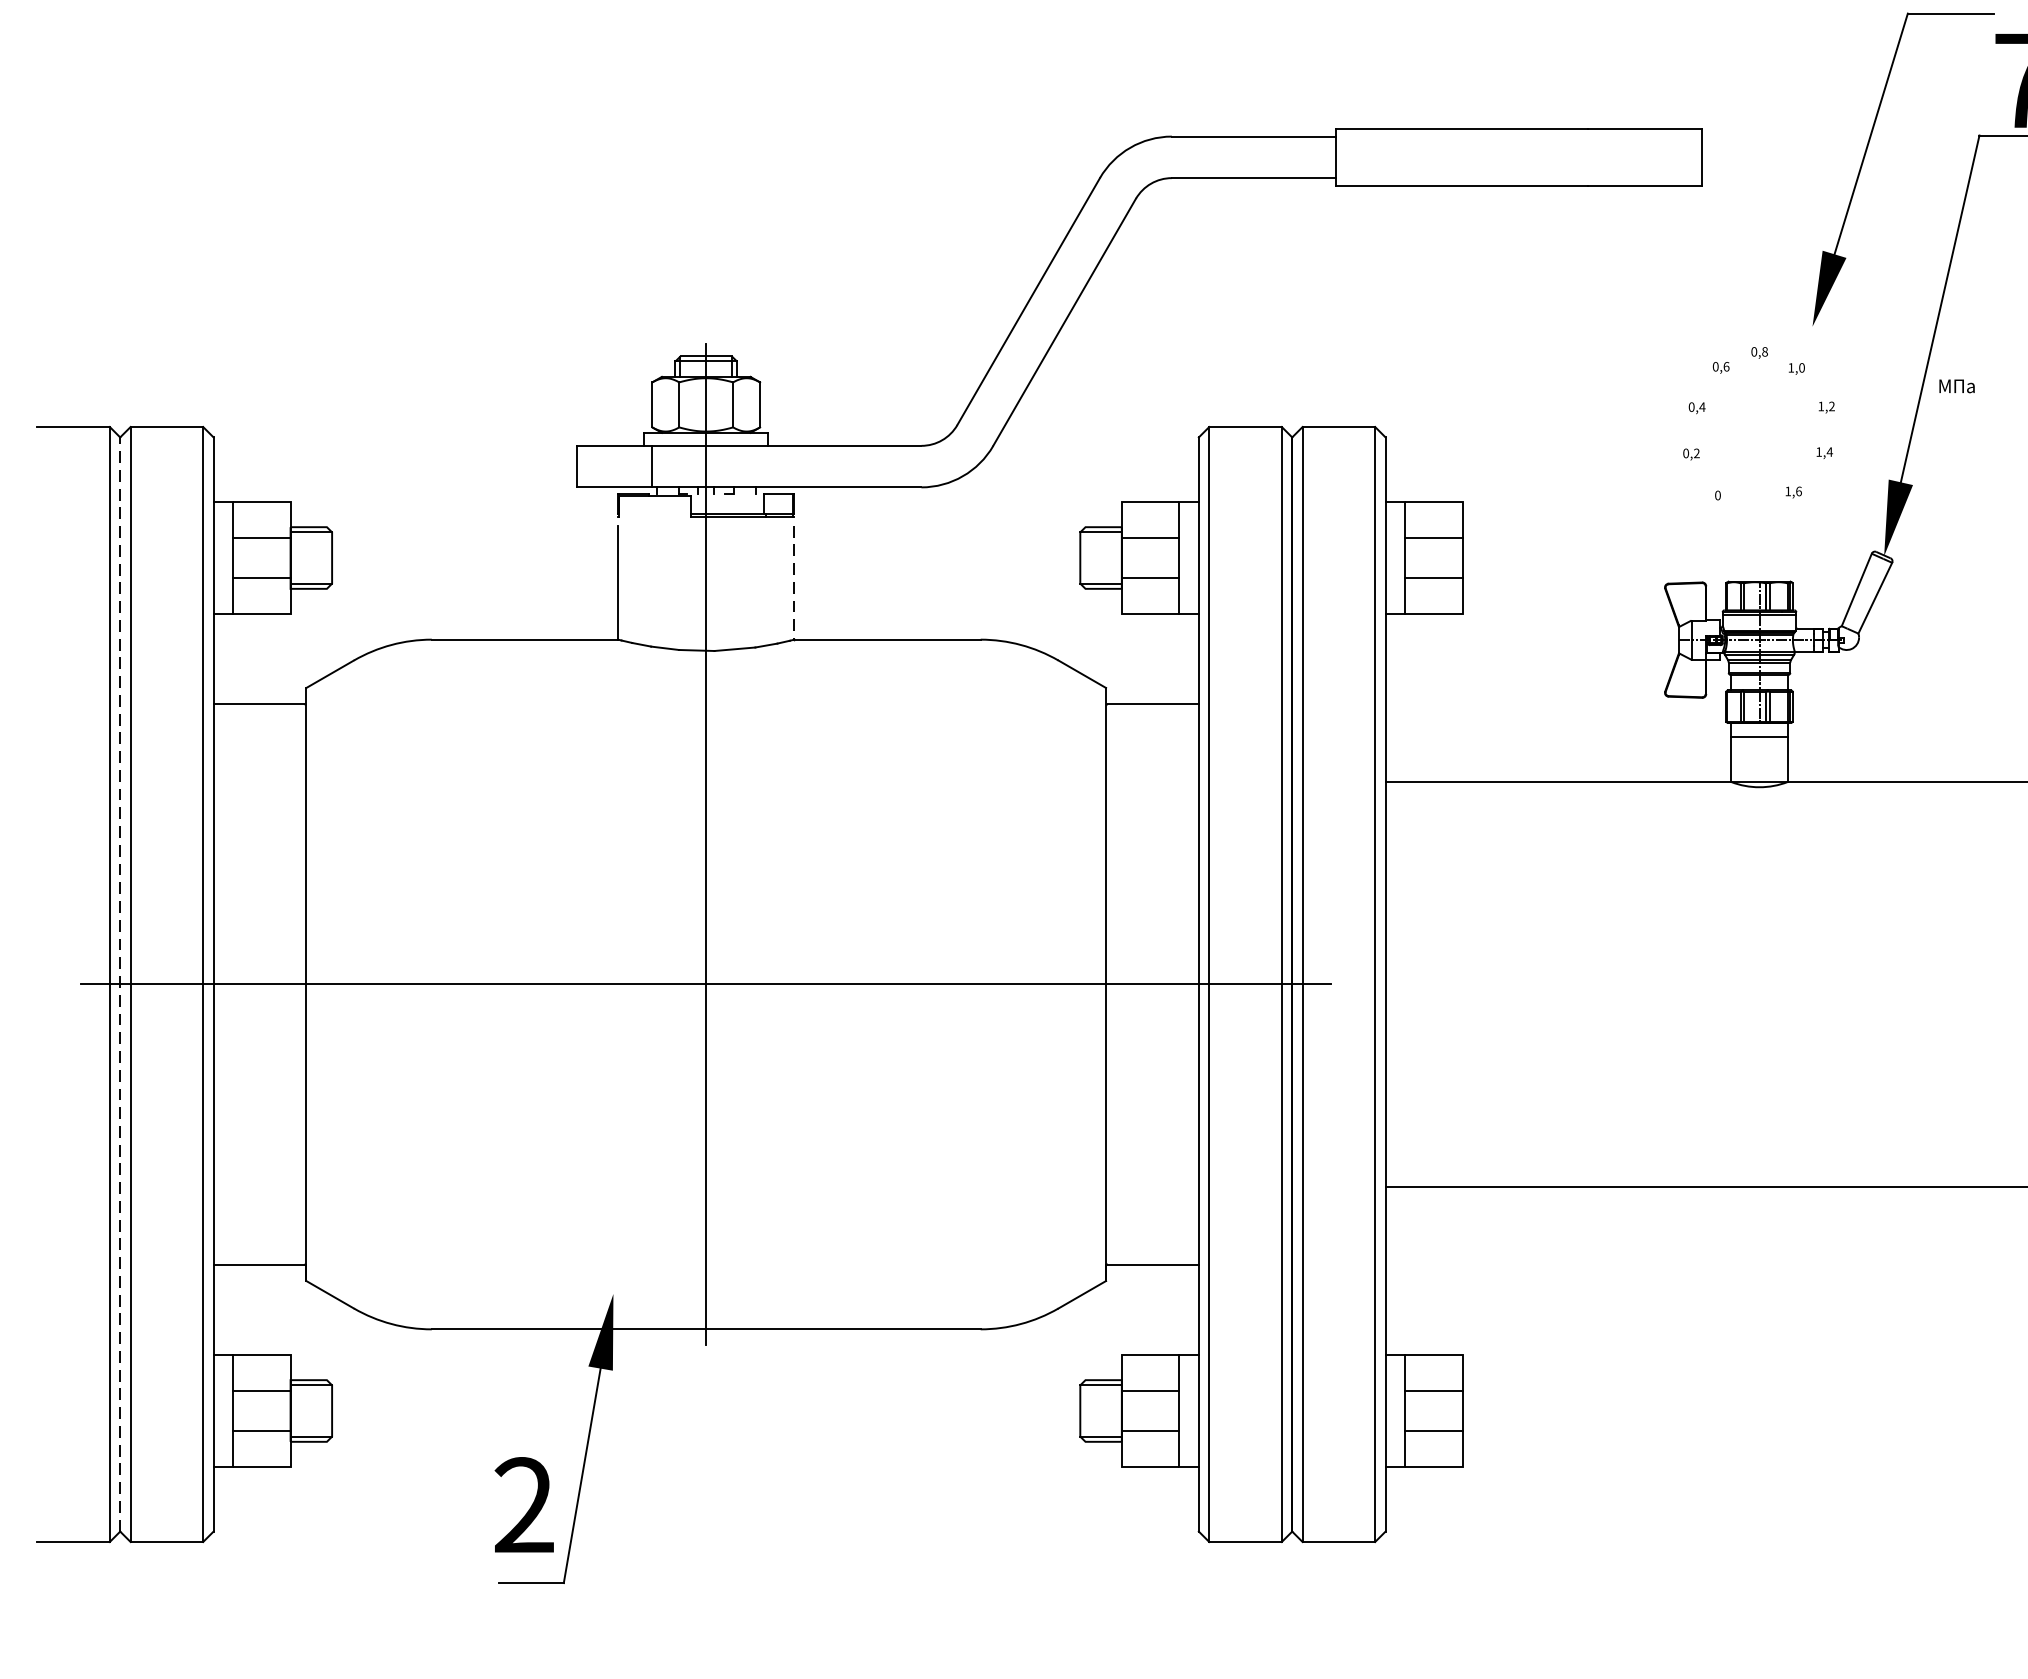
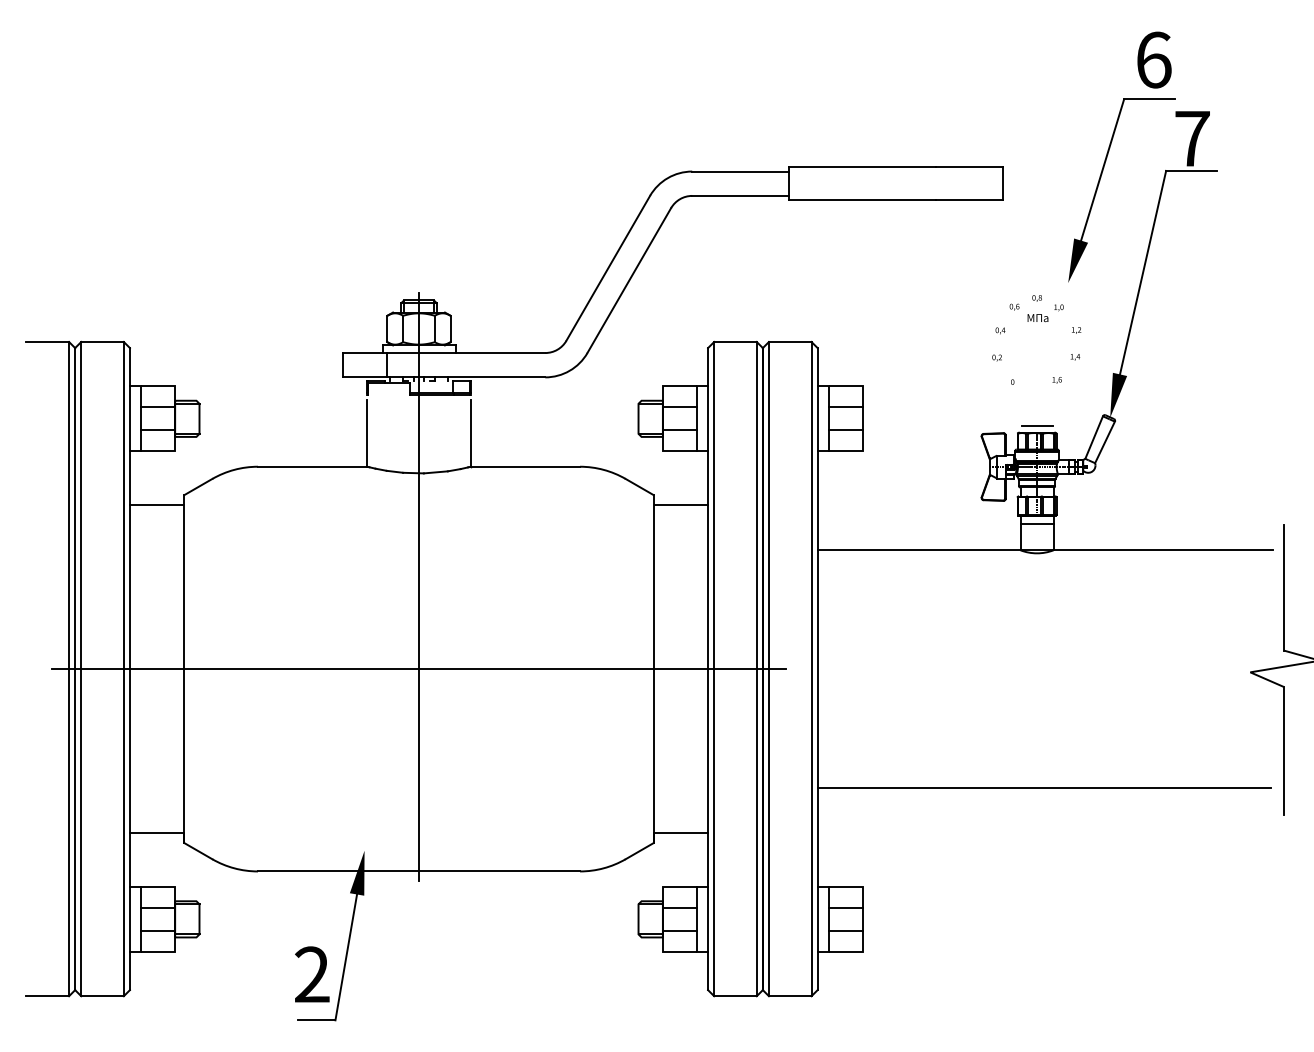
text: (1956, 387) -> (1037, 318), moved
line: (1758, 571) -> (1036, 426), added
line: (793, 583) -> (470, 433), dashed -> solid
line: (120, 983) -> (75, 668), dashed -> solid

